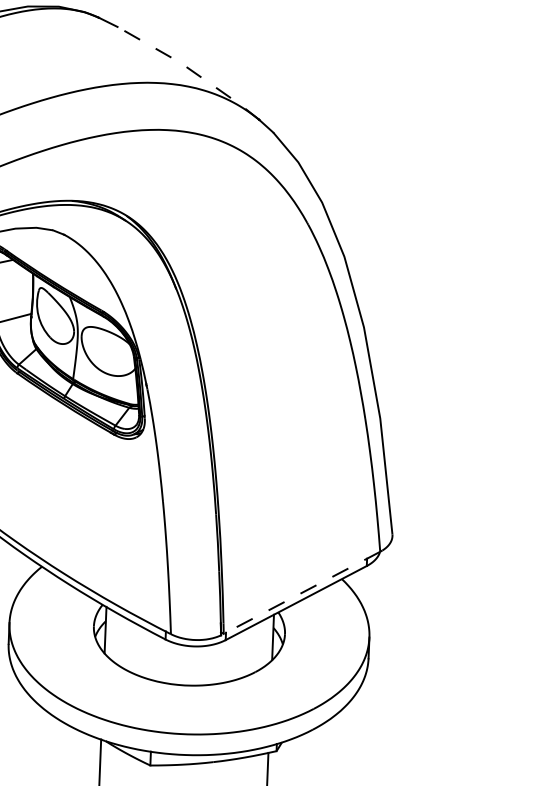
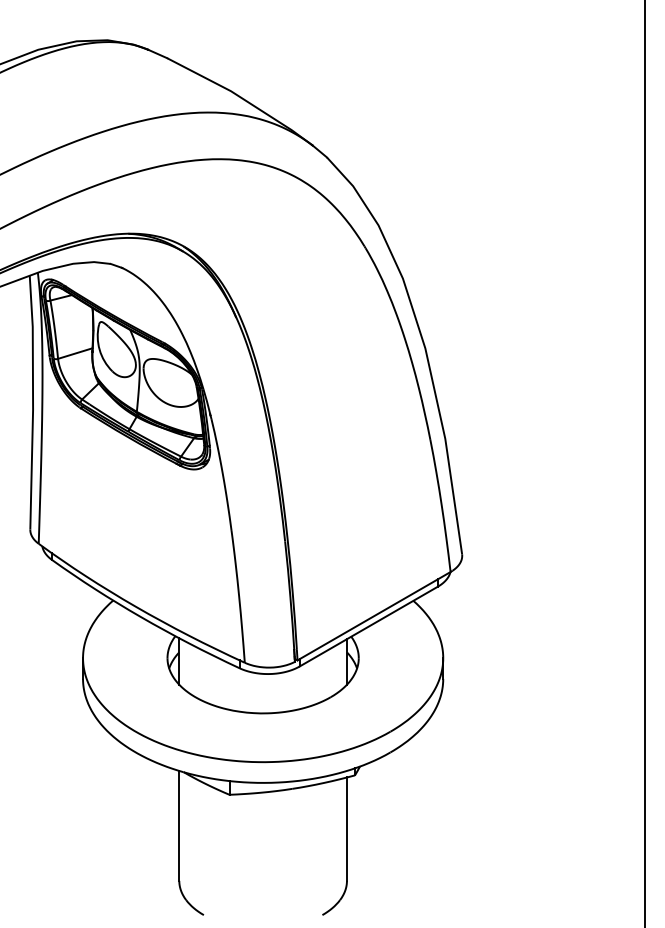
line: (190, 70) -> (241, 98), dashed -> solid
line: (301, 593) -> (373, 616), dashed -> solid

